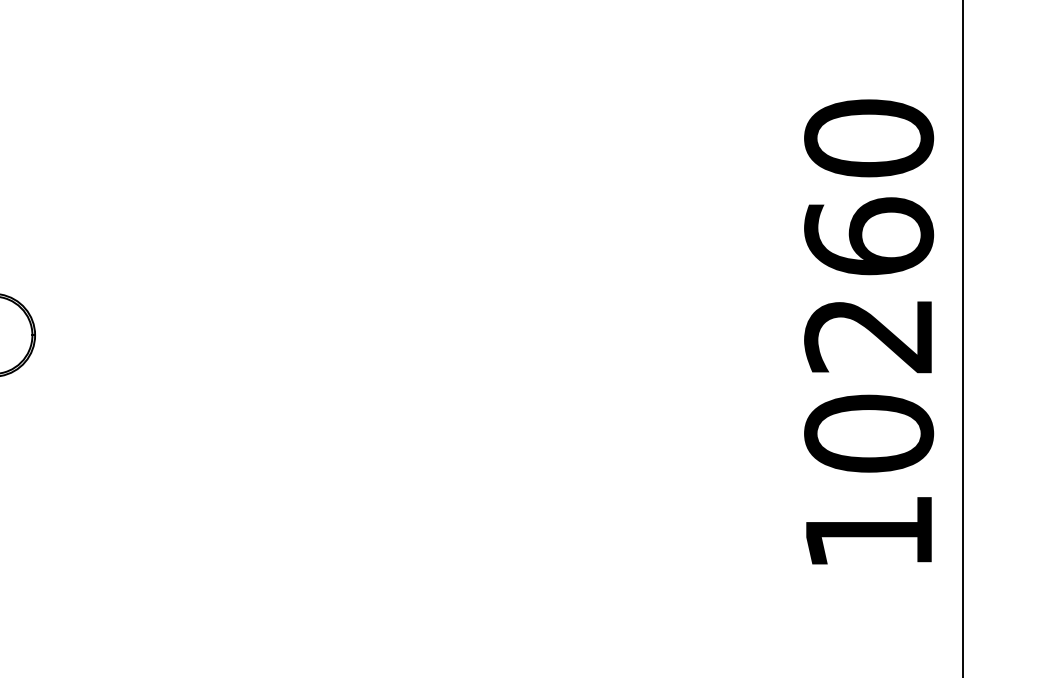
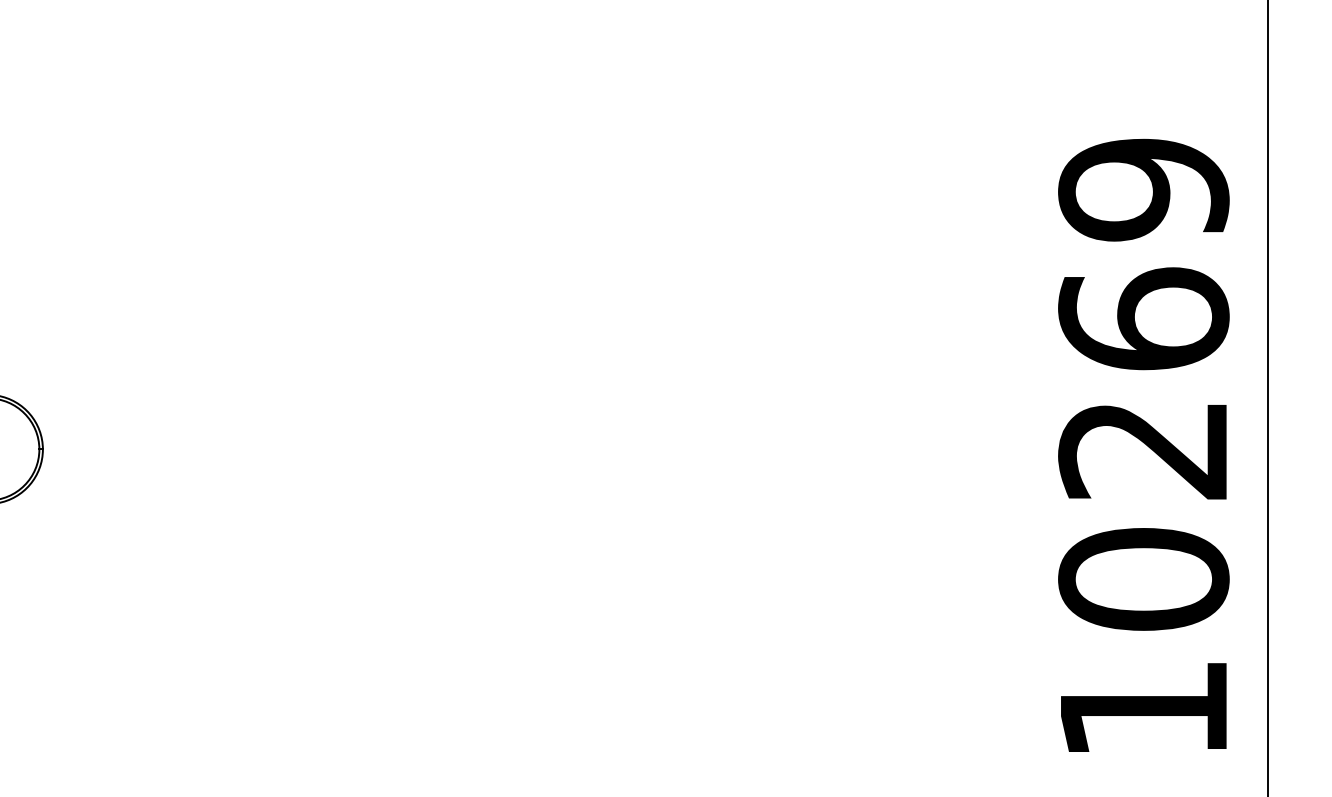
text: (869, 138) -> (1144, 189), 10260 -> 10269

